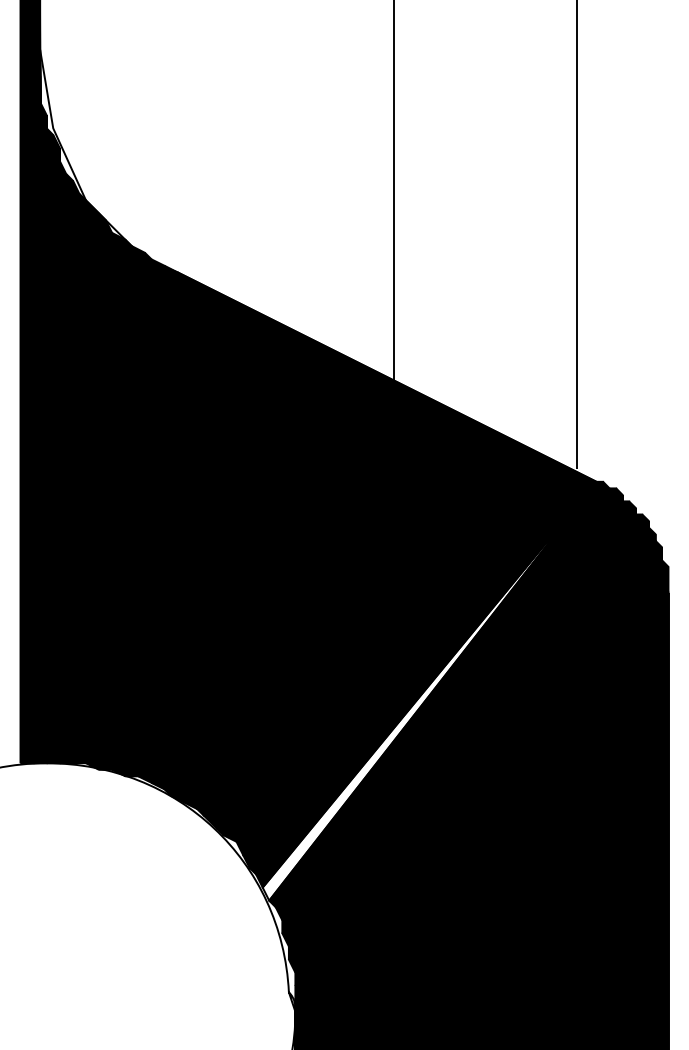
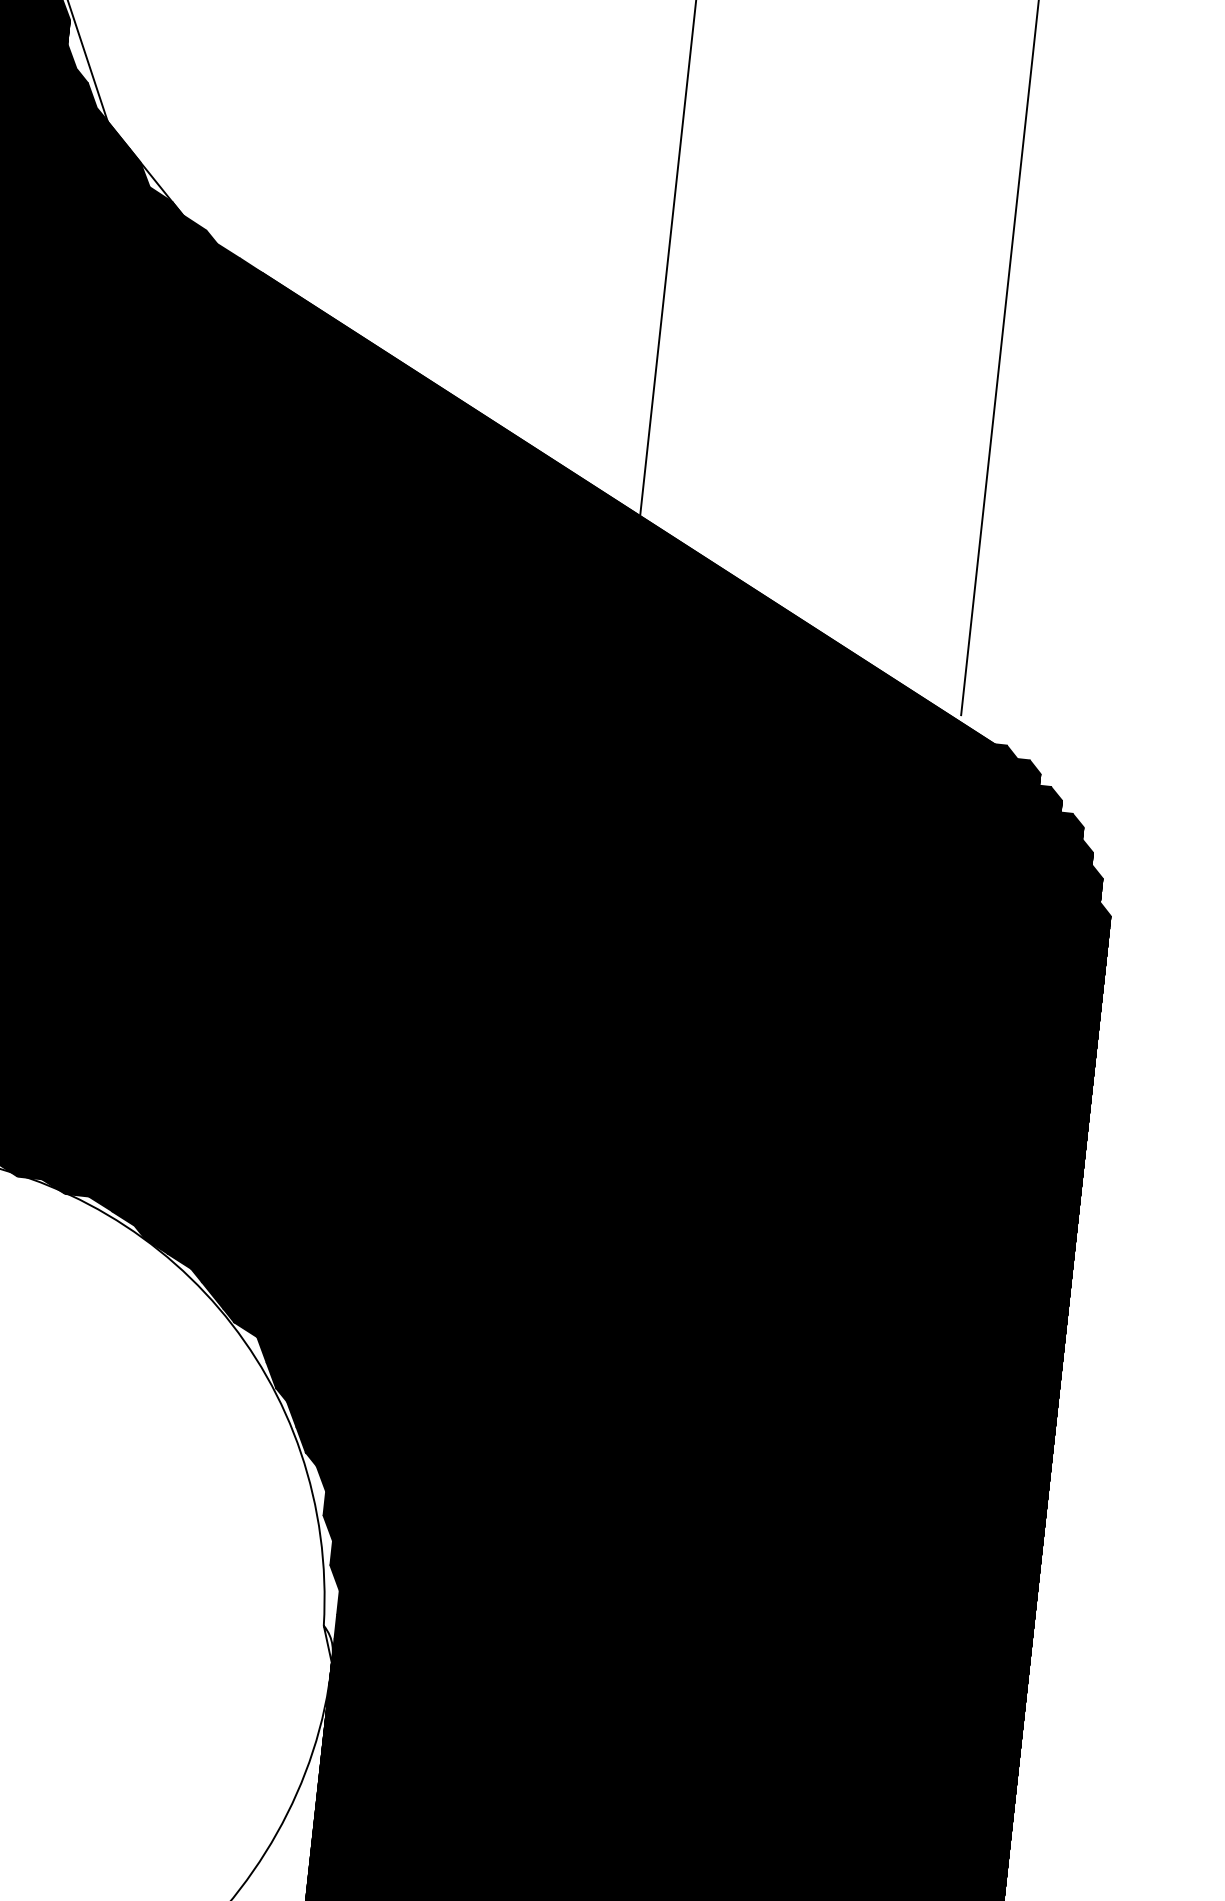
fill: (429, 690) -> (644, 1096), added

